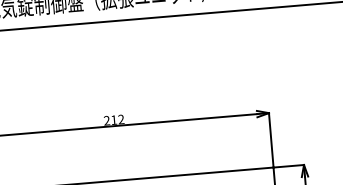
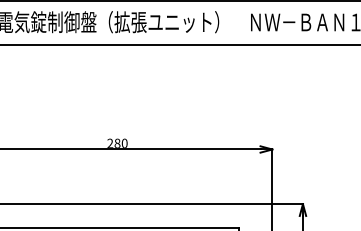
text: (117, 118) -> (120, 142), 212 -> 280

